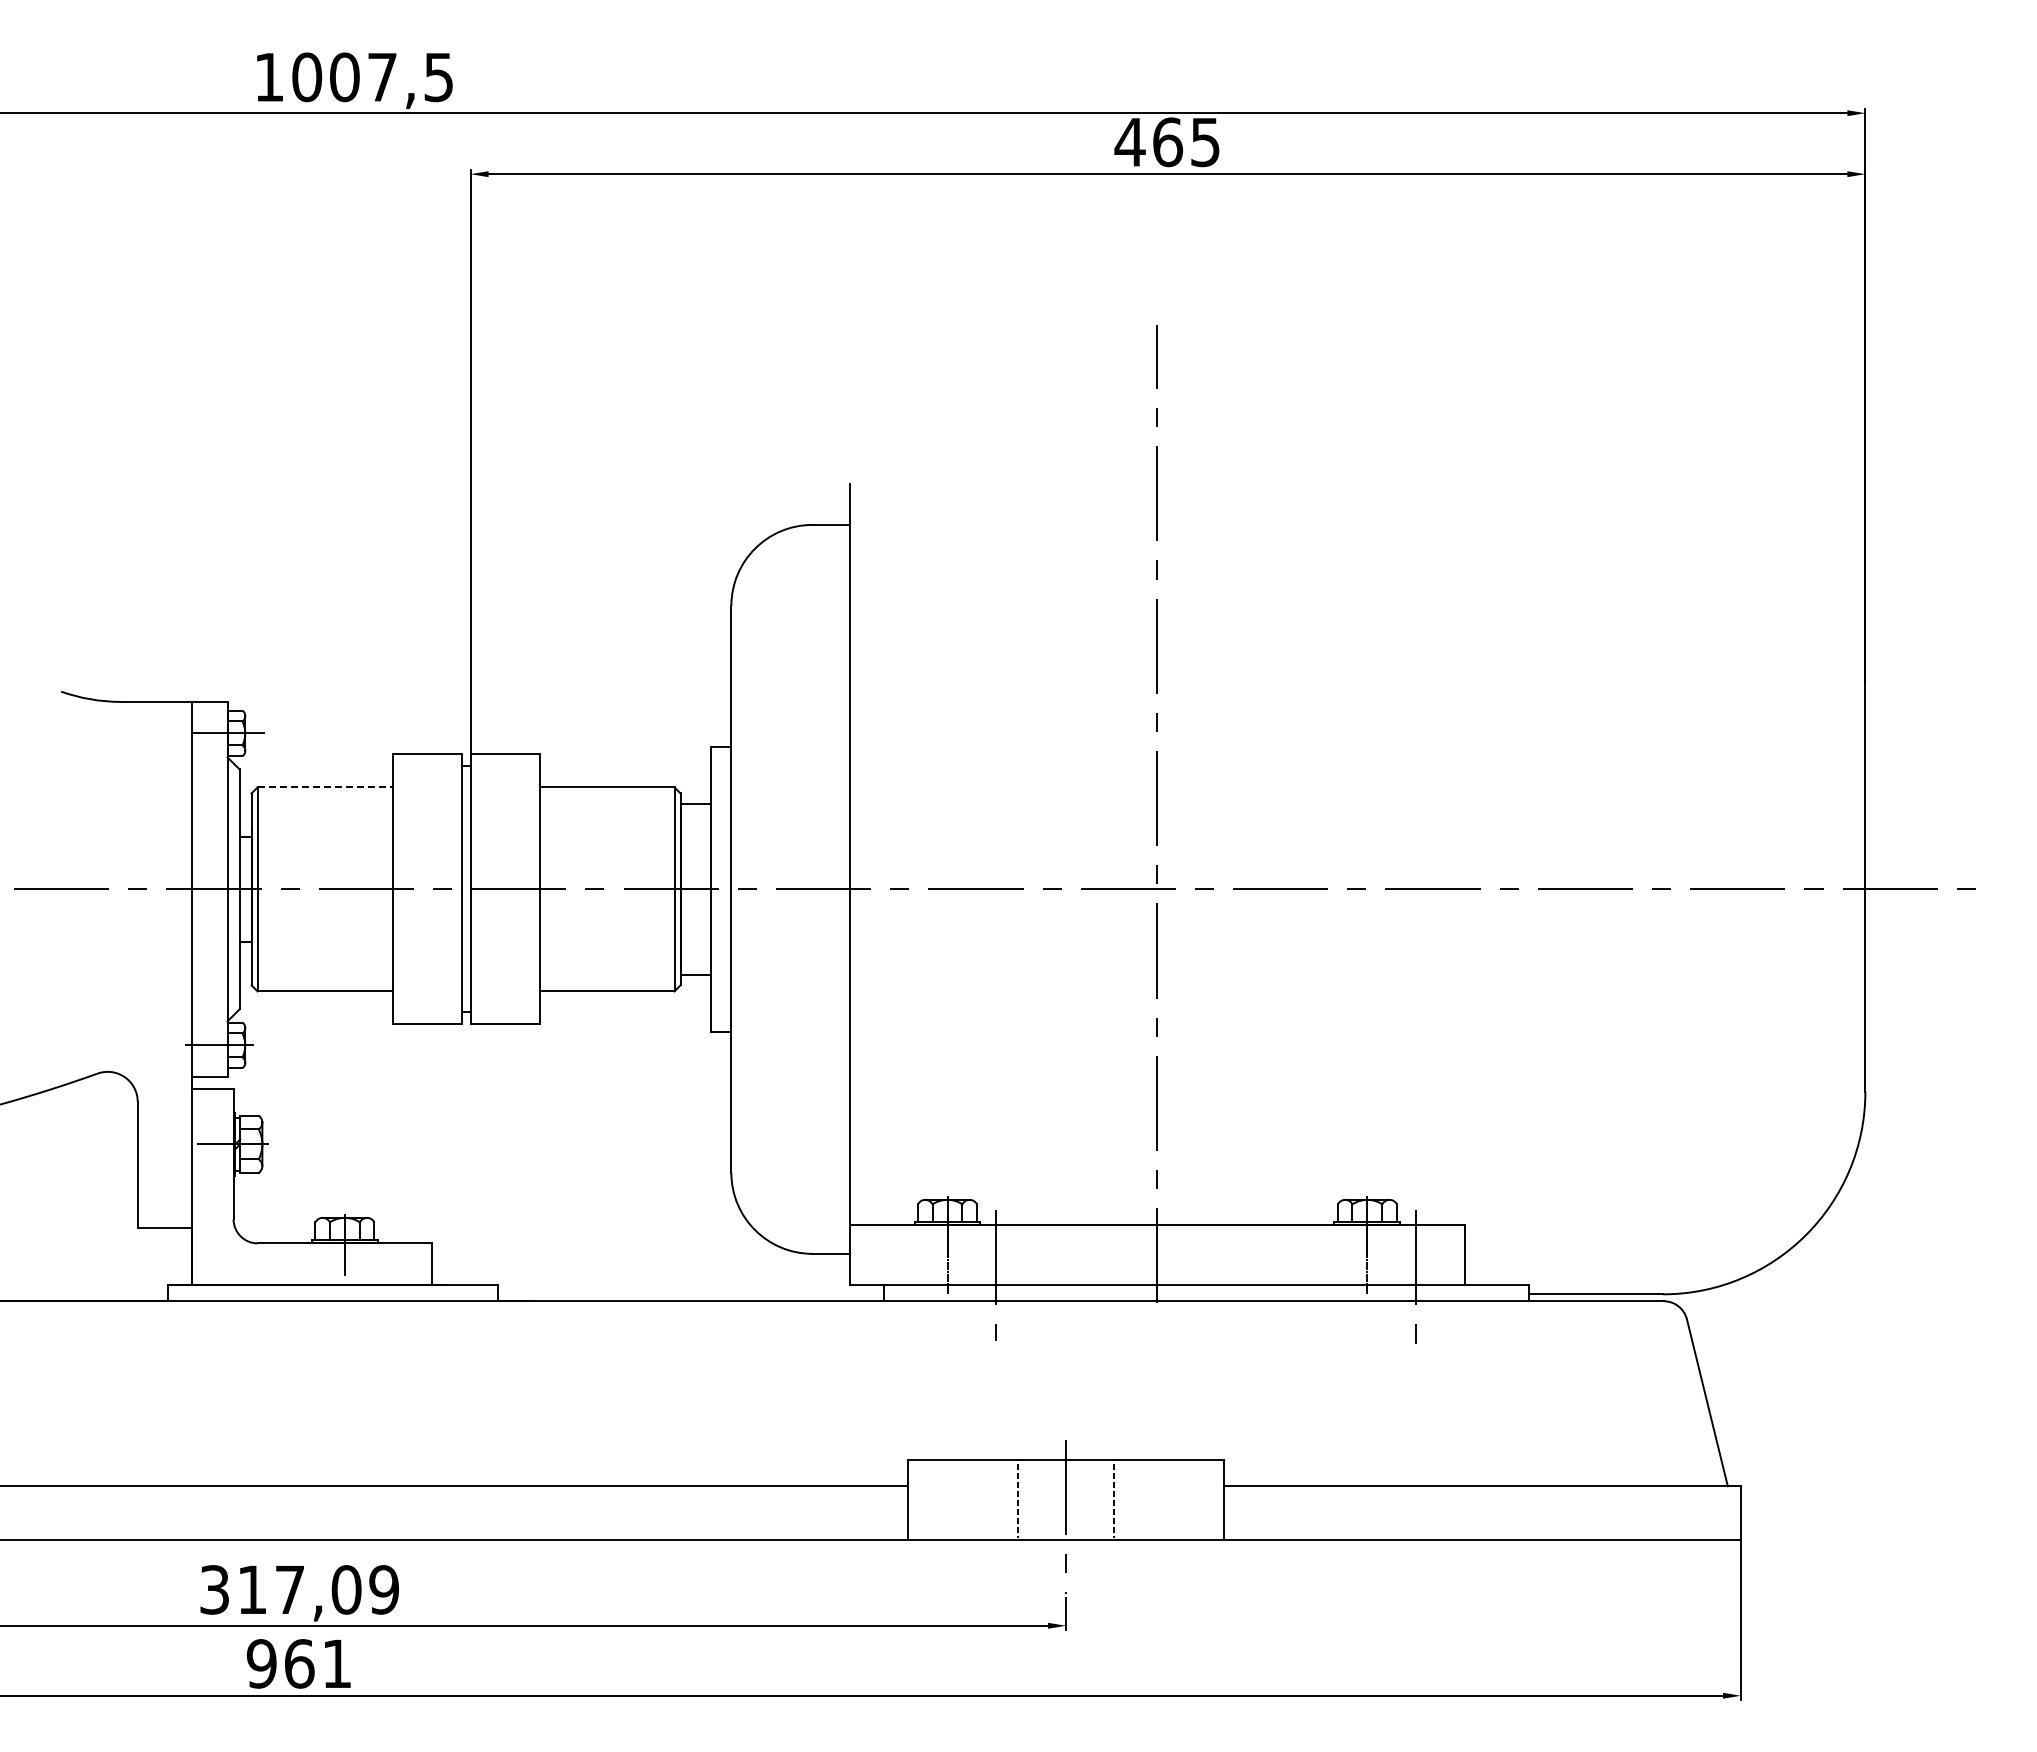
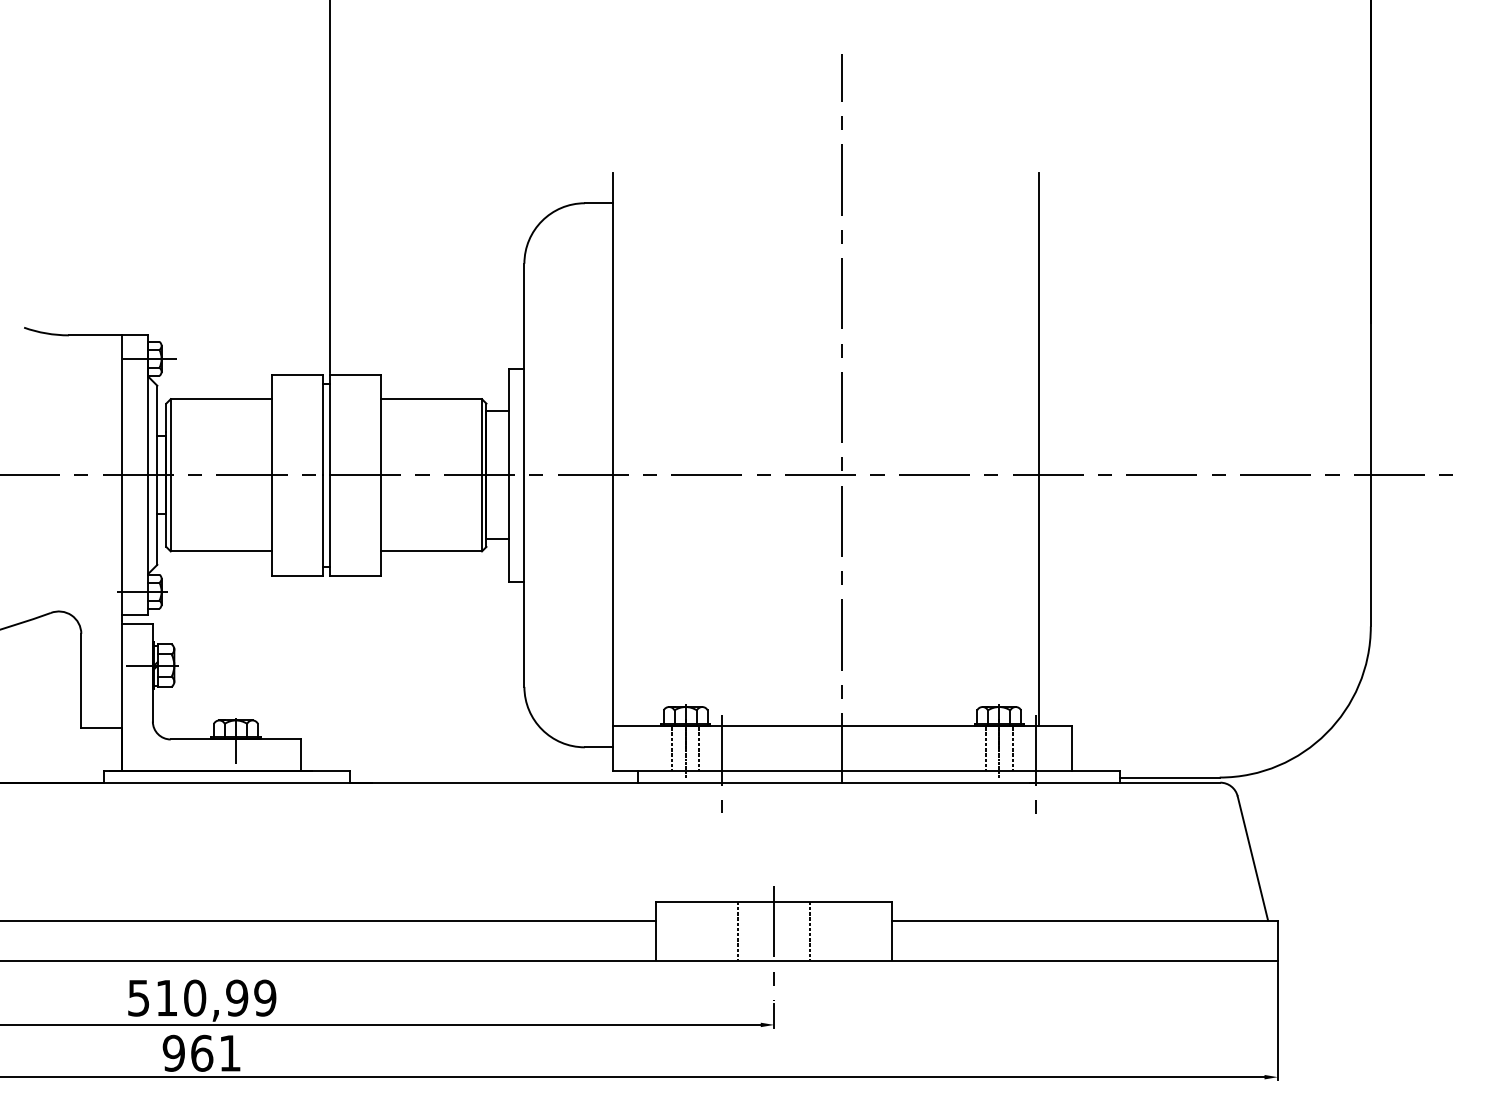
line: (325, 787) -> (221, 399), dashed -> solid
line: (1421, 854) -> (1039, 449), added
line: (929, 1255) -> (672, 748), added
line: (965, 1255) -> (699, 748), added
line: (1349, 1255) -> (985, 748), added
line: (1385, 1255) -> (1012, 748), added
text: (281, 1589) -> (188, 997), 317,09 -> 510,99

